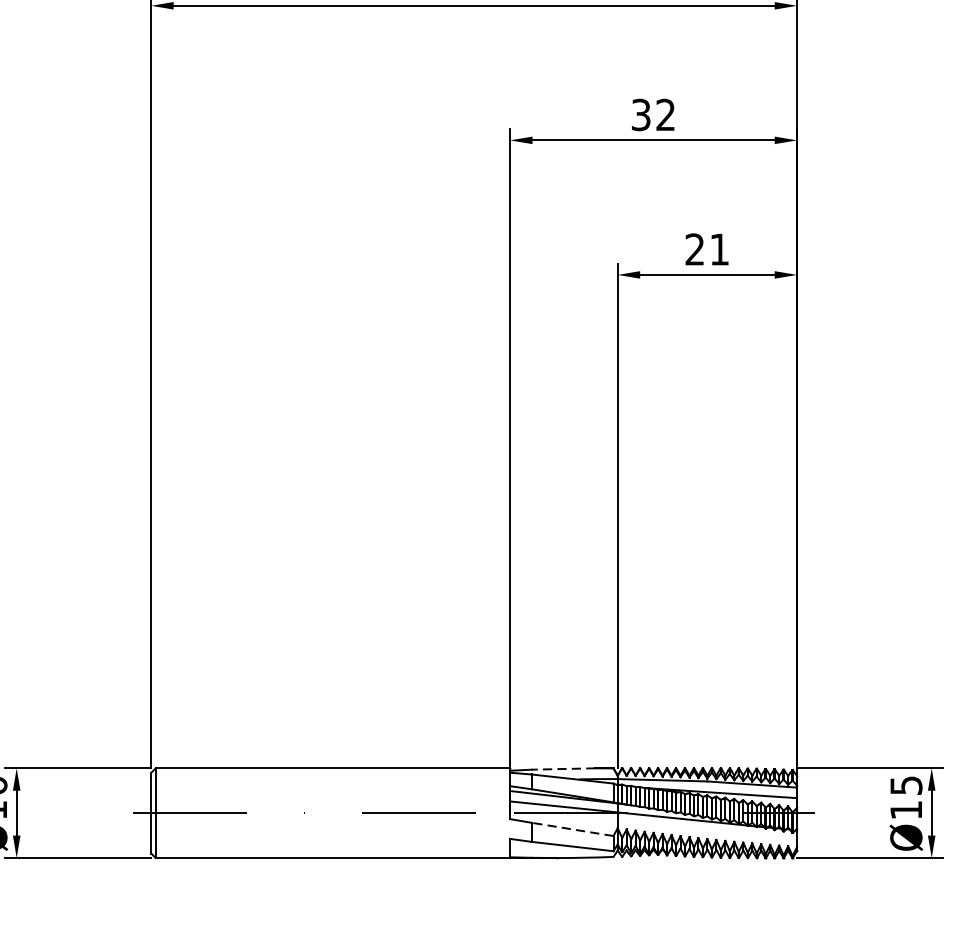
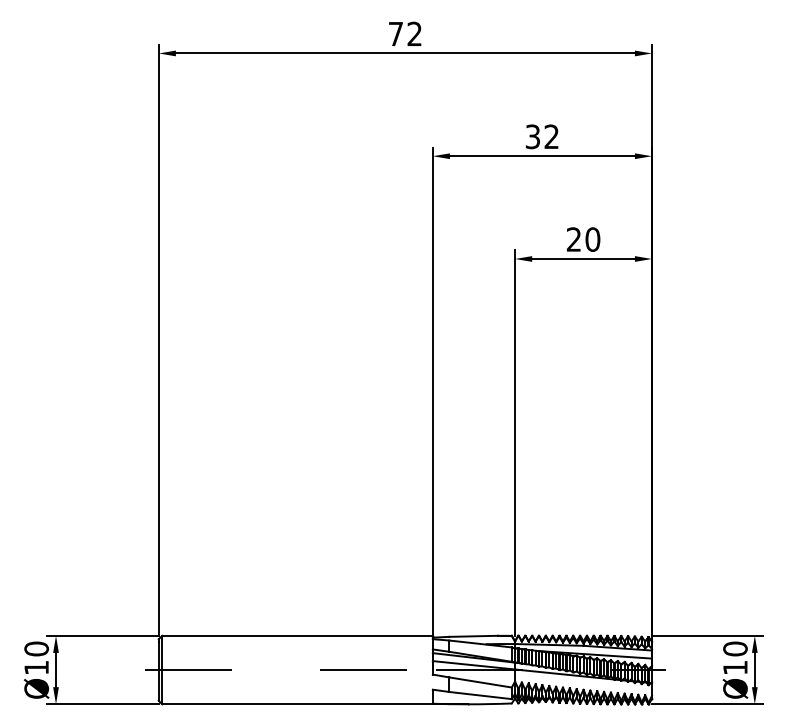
text: (719, 249) -> (592, 239), 21 -> 20
line: (563, 769) -> (473, 636), dashed -> solid
text: (906, 784) -> (735, 648), Ø15 -> Ø10
line: (572, 829) -> (480, 682), dashed -> solid

